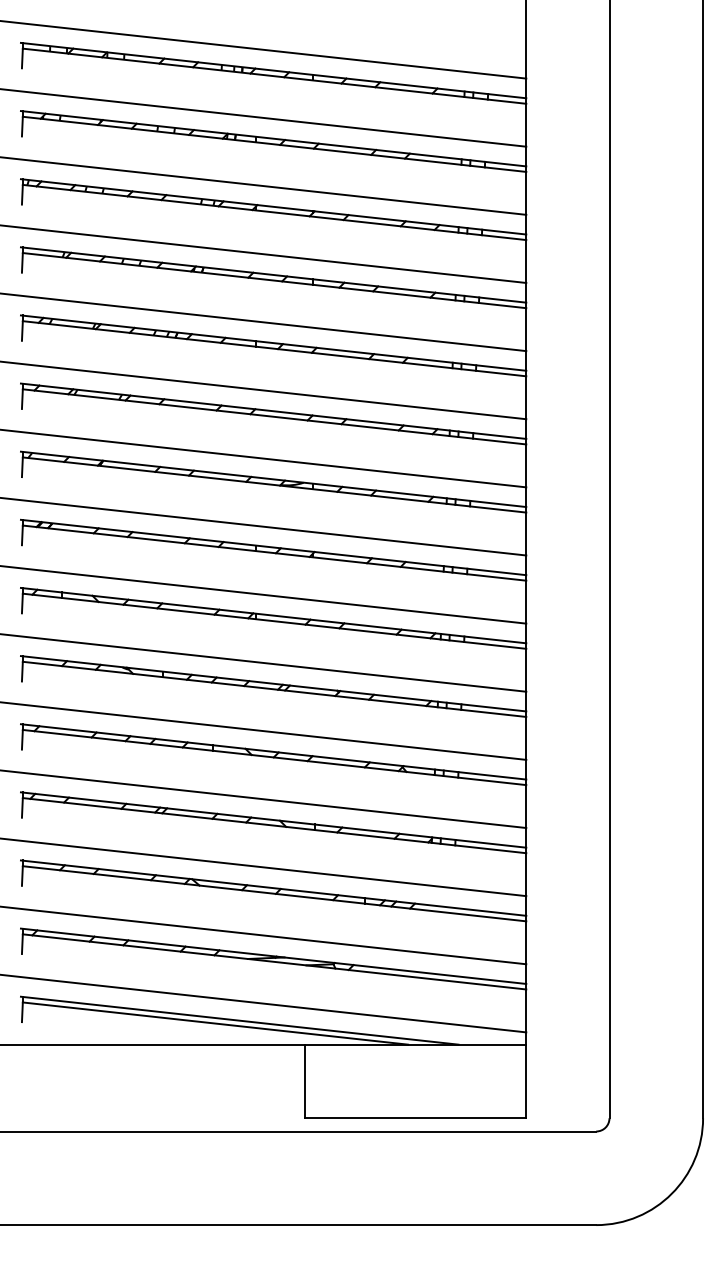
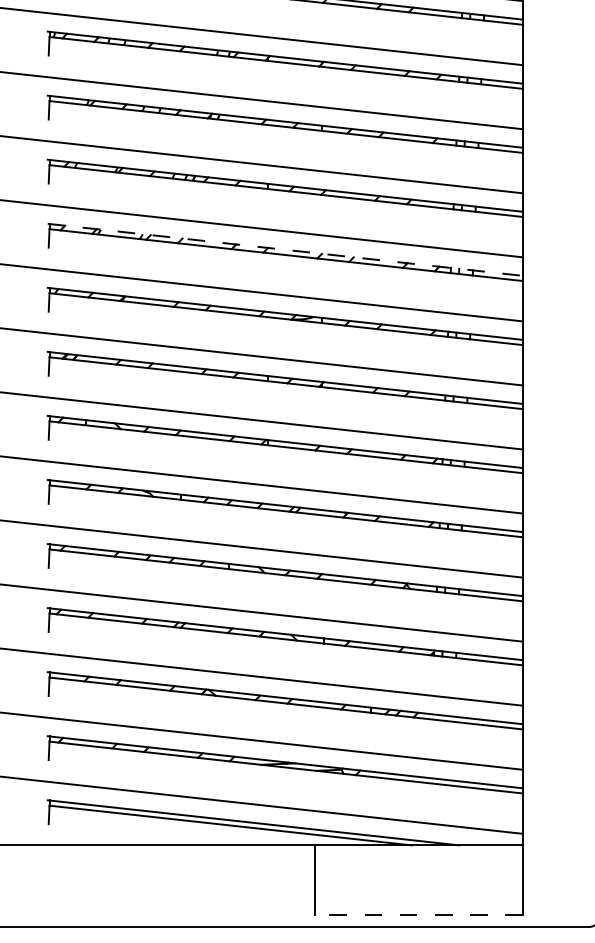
line: (274, 411) -> (286, 250), solid -> dashed
line: (415, 1118) -> (418, 914), solid -> dashed

